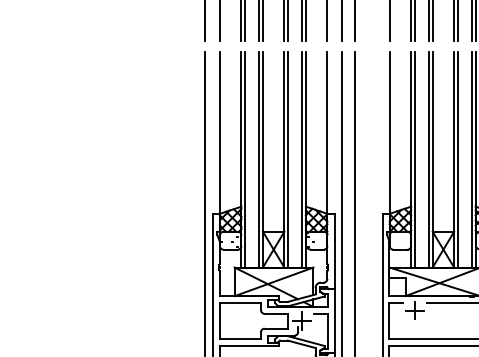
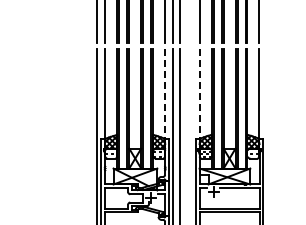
line: (328, 134) -> (165, 94), solid -> dashed
line: (389, 134) -> (199, 94), solid -> dashed

